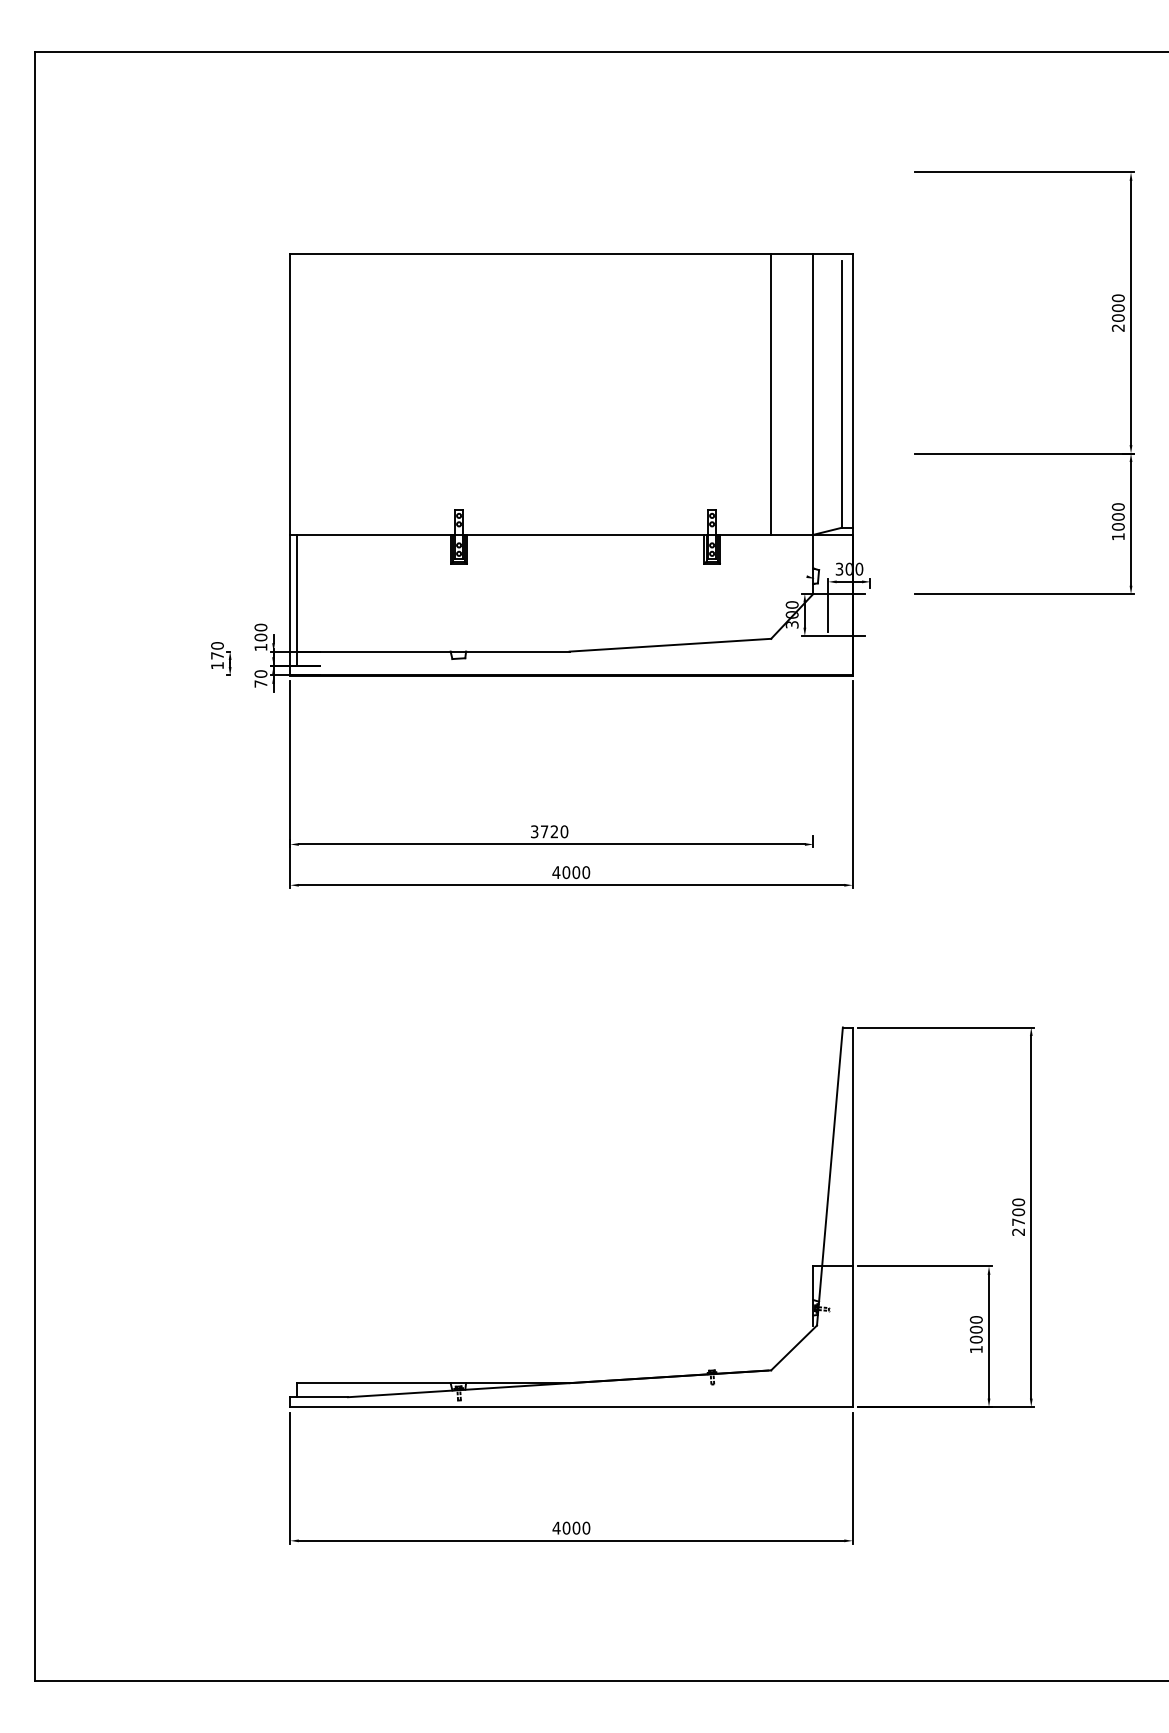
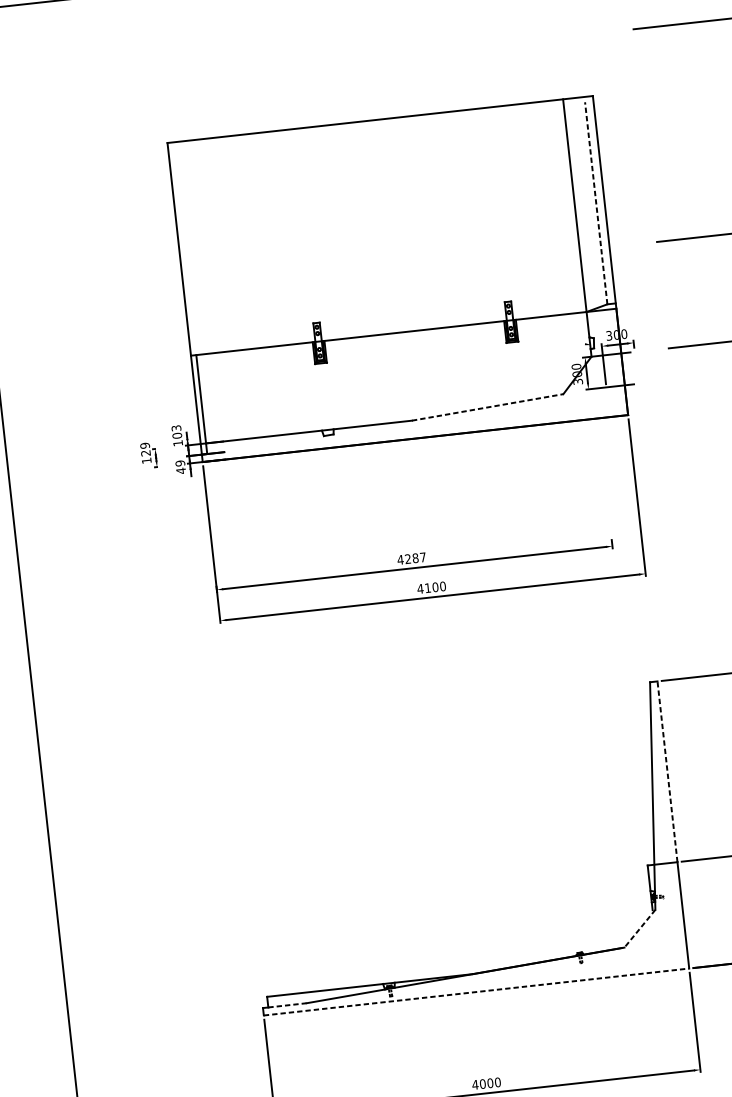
line: (771, 393) -> (543, 208), removed
line: (841, 394) -> (596, 203), solid -> dashed
text: (260, 627) -> (176, 428), 100 -> 103
line: (670, 645) -> (487, 407), solid -> dashed
text: (217, 650) -> (145, 449), 170 -> 129
text: (260, 679) -> (180, 467), 70 -> 49
text: (549, 831) -> (411, 558), 3720 -> 4287
text: (566, 872) -> (428, 588), 4000 -> 4100
line: (852, 1146) -> (667, 771), solid -> dashed
line: (793, 1348) -> (639, 929), solid -> dashed
line: (323, 1397) -> (288, 1005), solid -> dashed
line: (572, 1407) -> (477, 992), solid -> dashed

